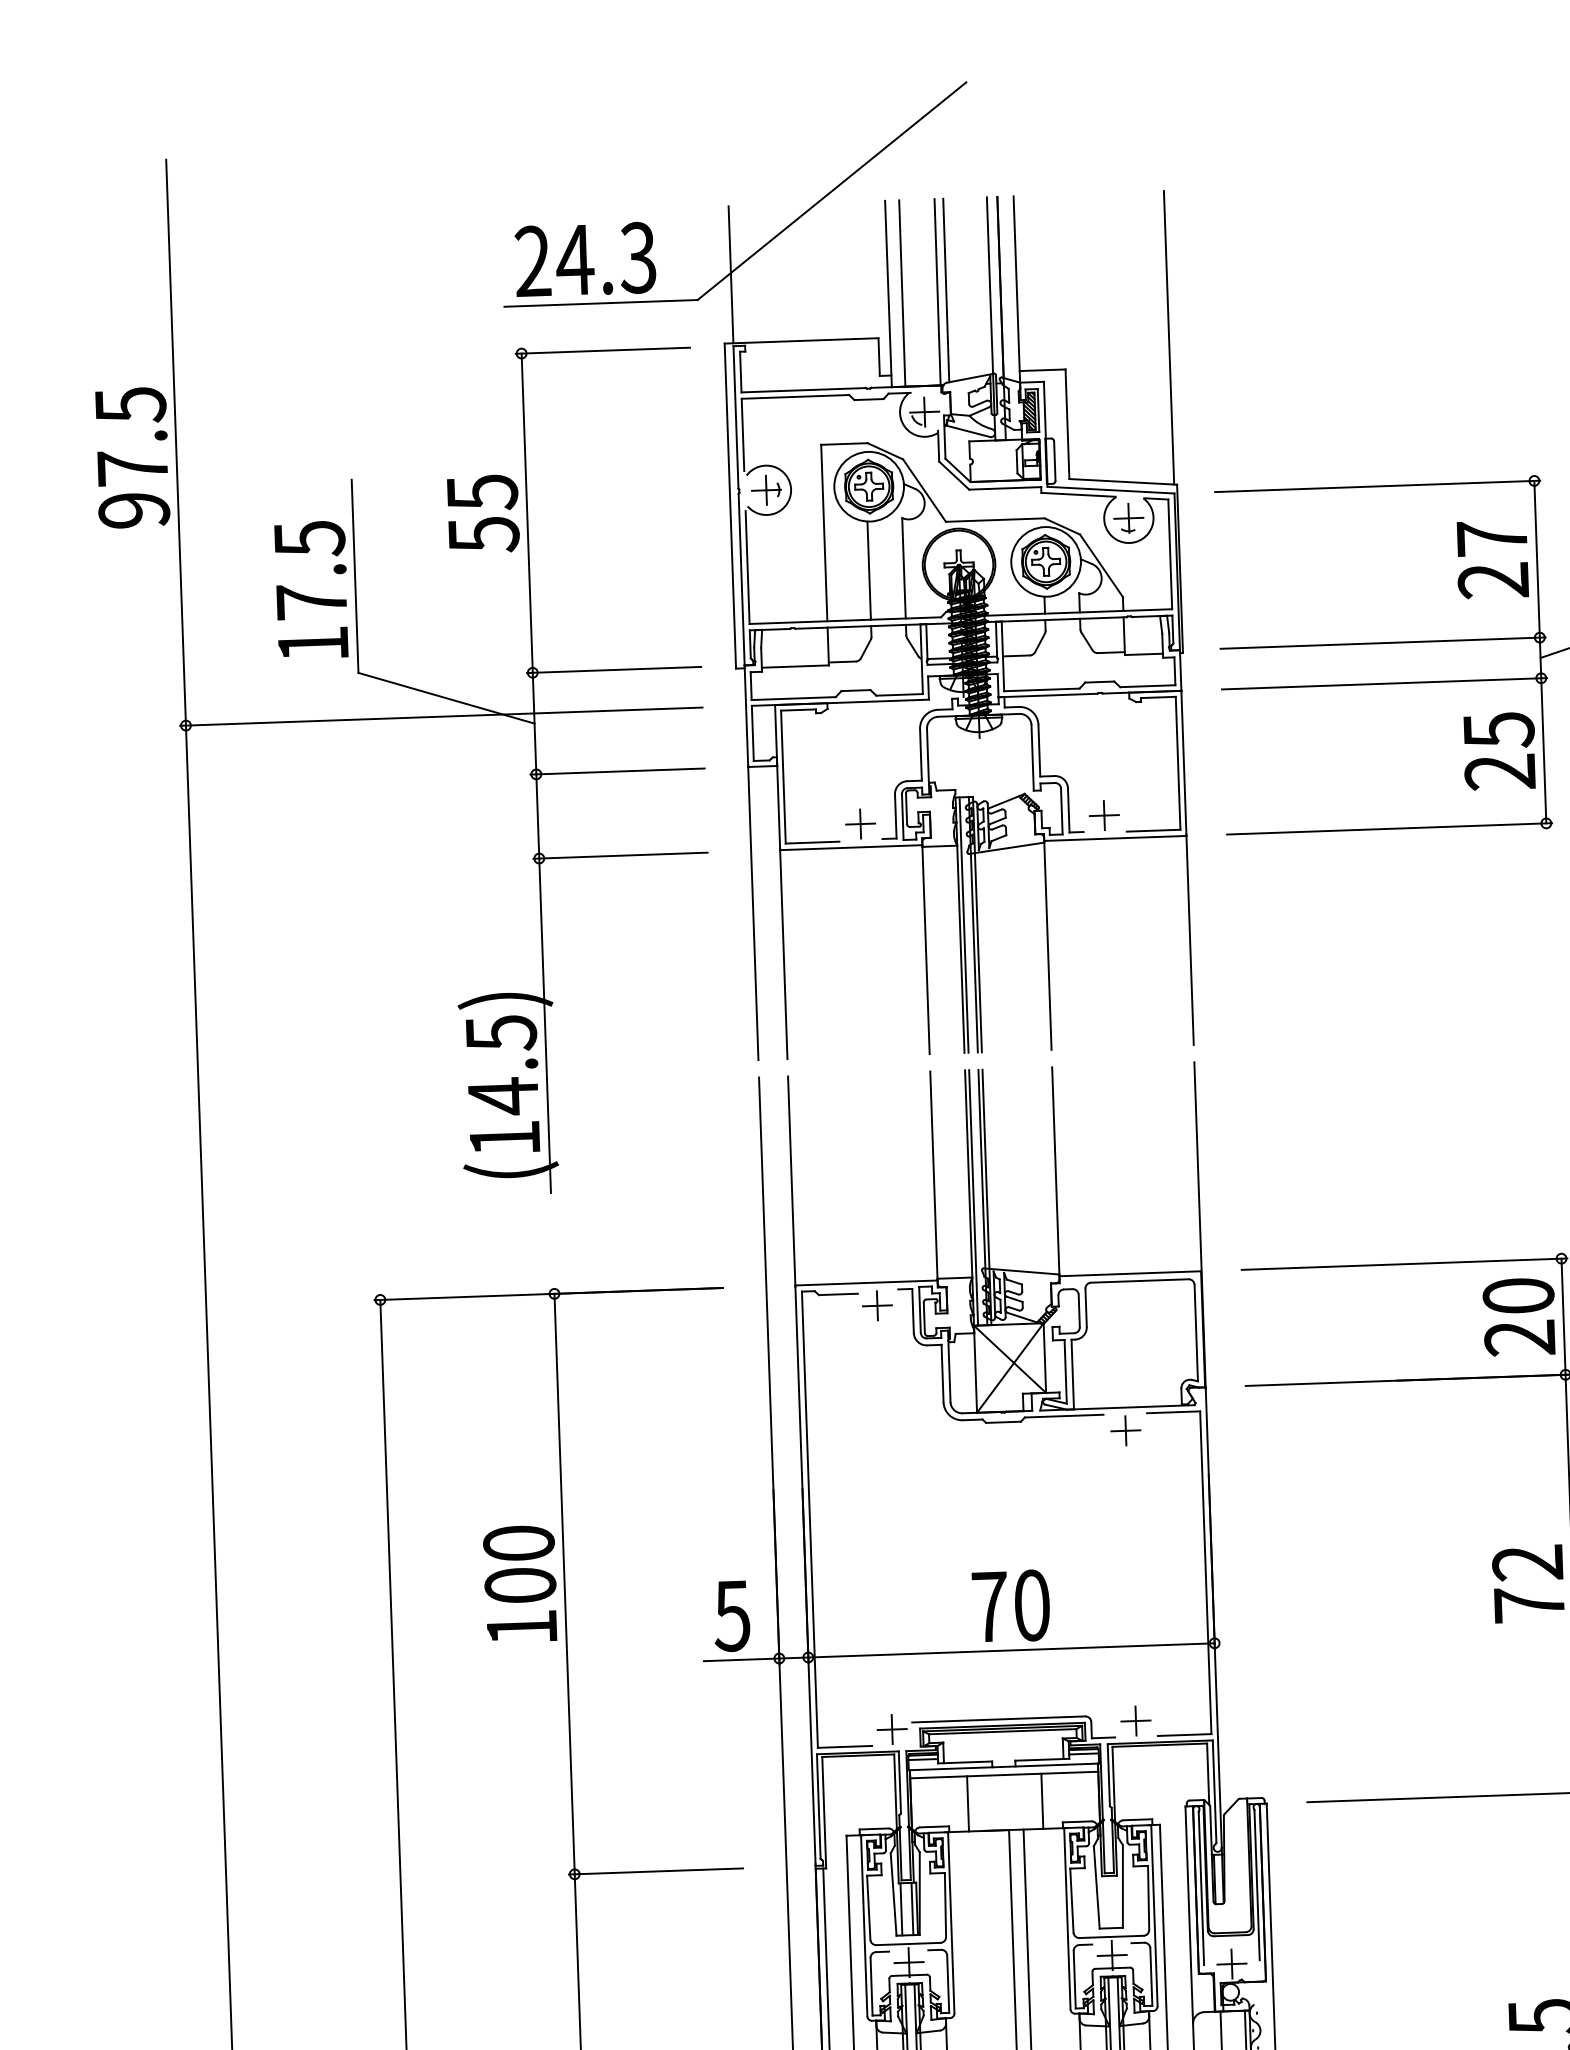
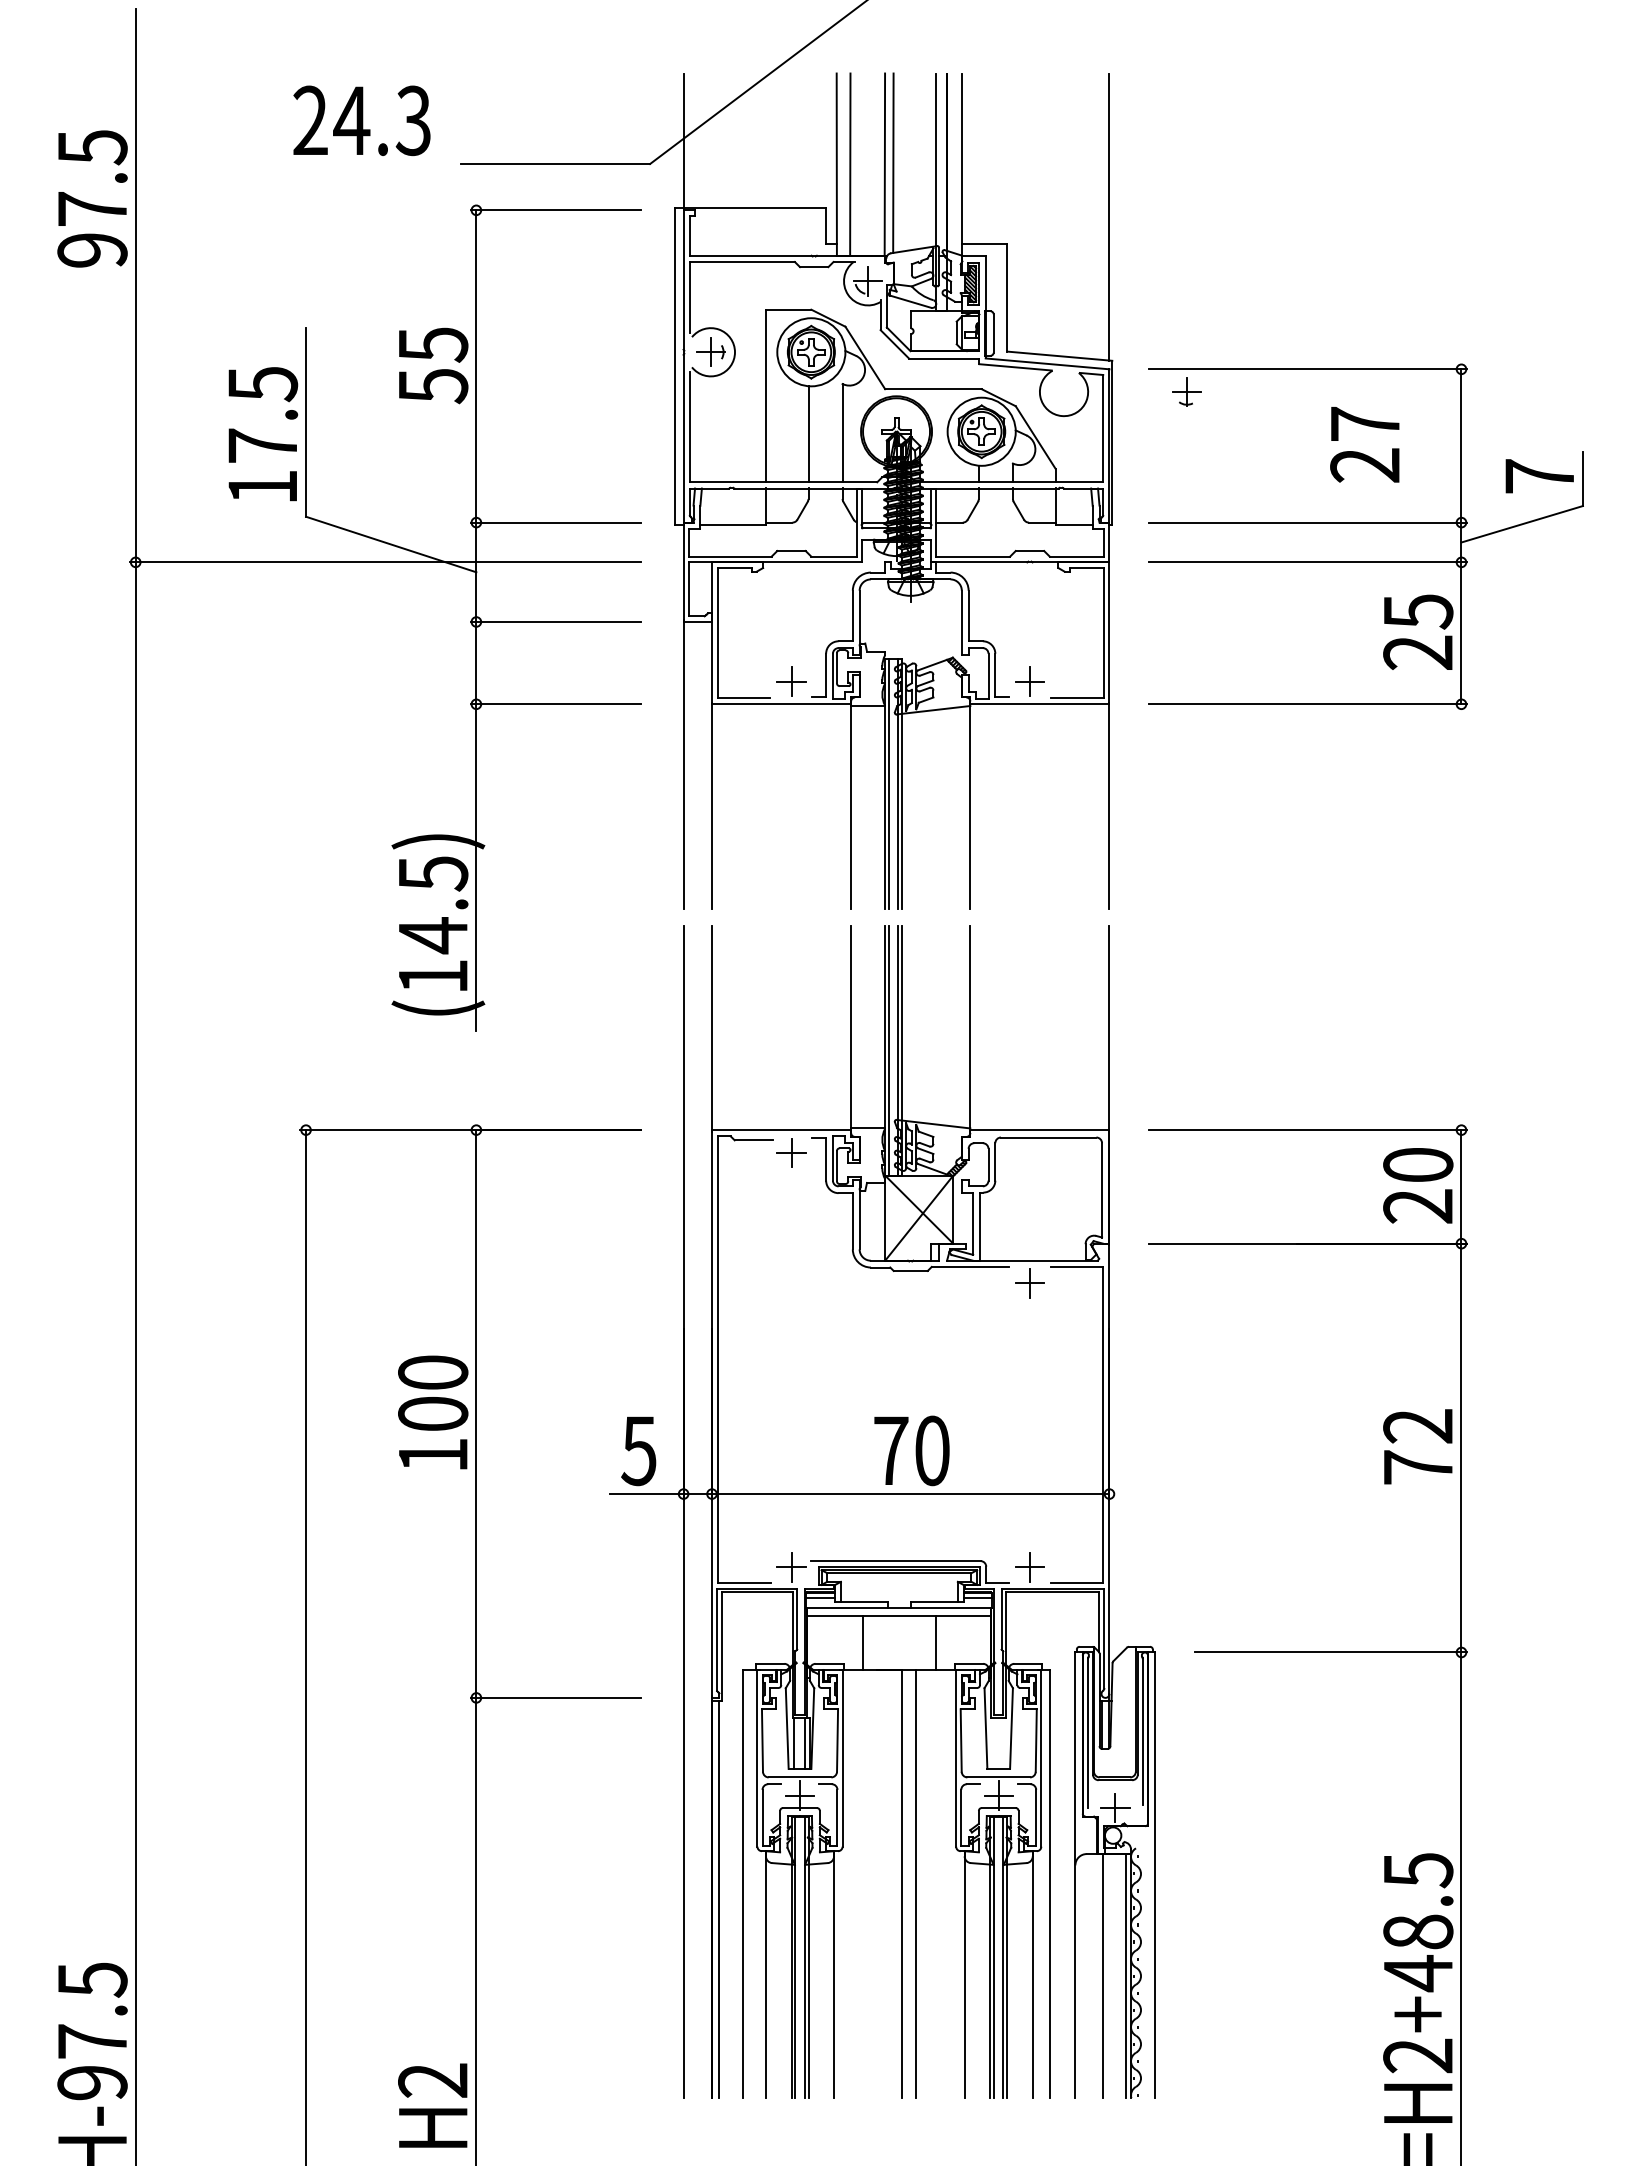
text: (585, 259) -> (361, 120), moved
text: (132, 457) -> (92, 198), moved
part: (1128, 517) -> (1186, 391), moved
text: (1492, 559) -> (1364, 444), moved

